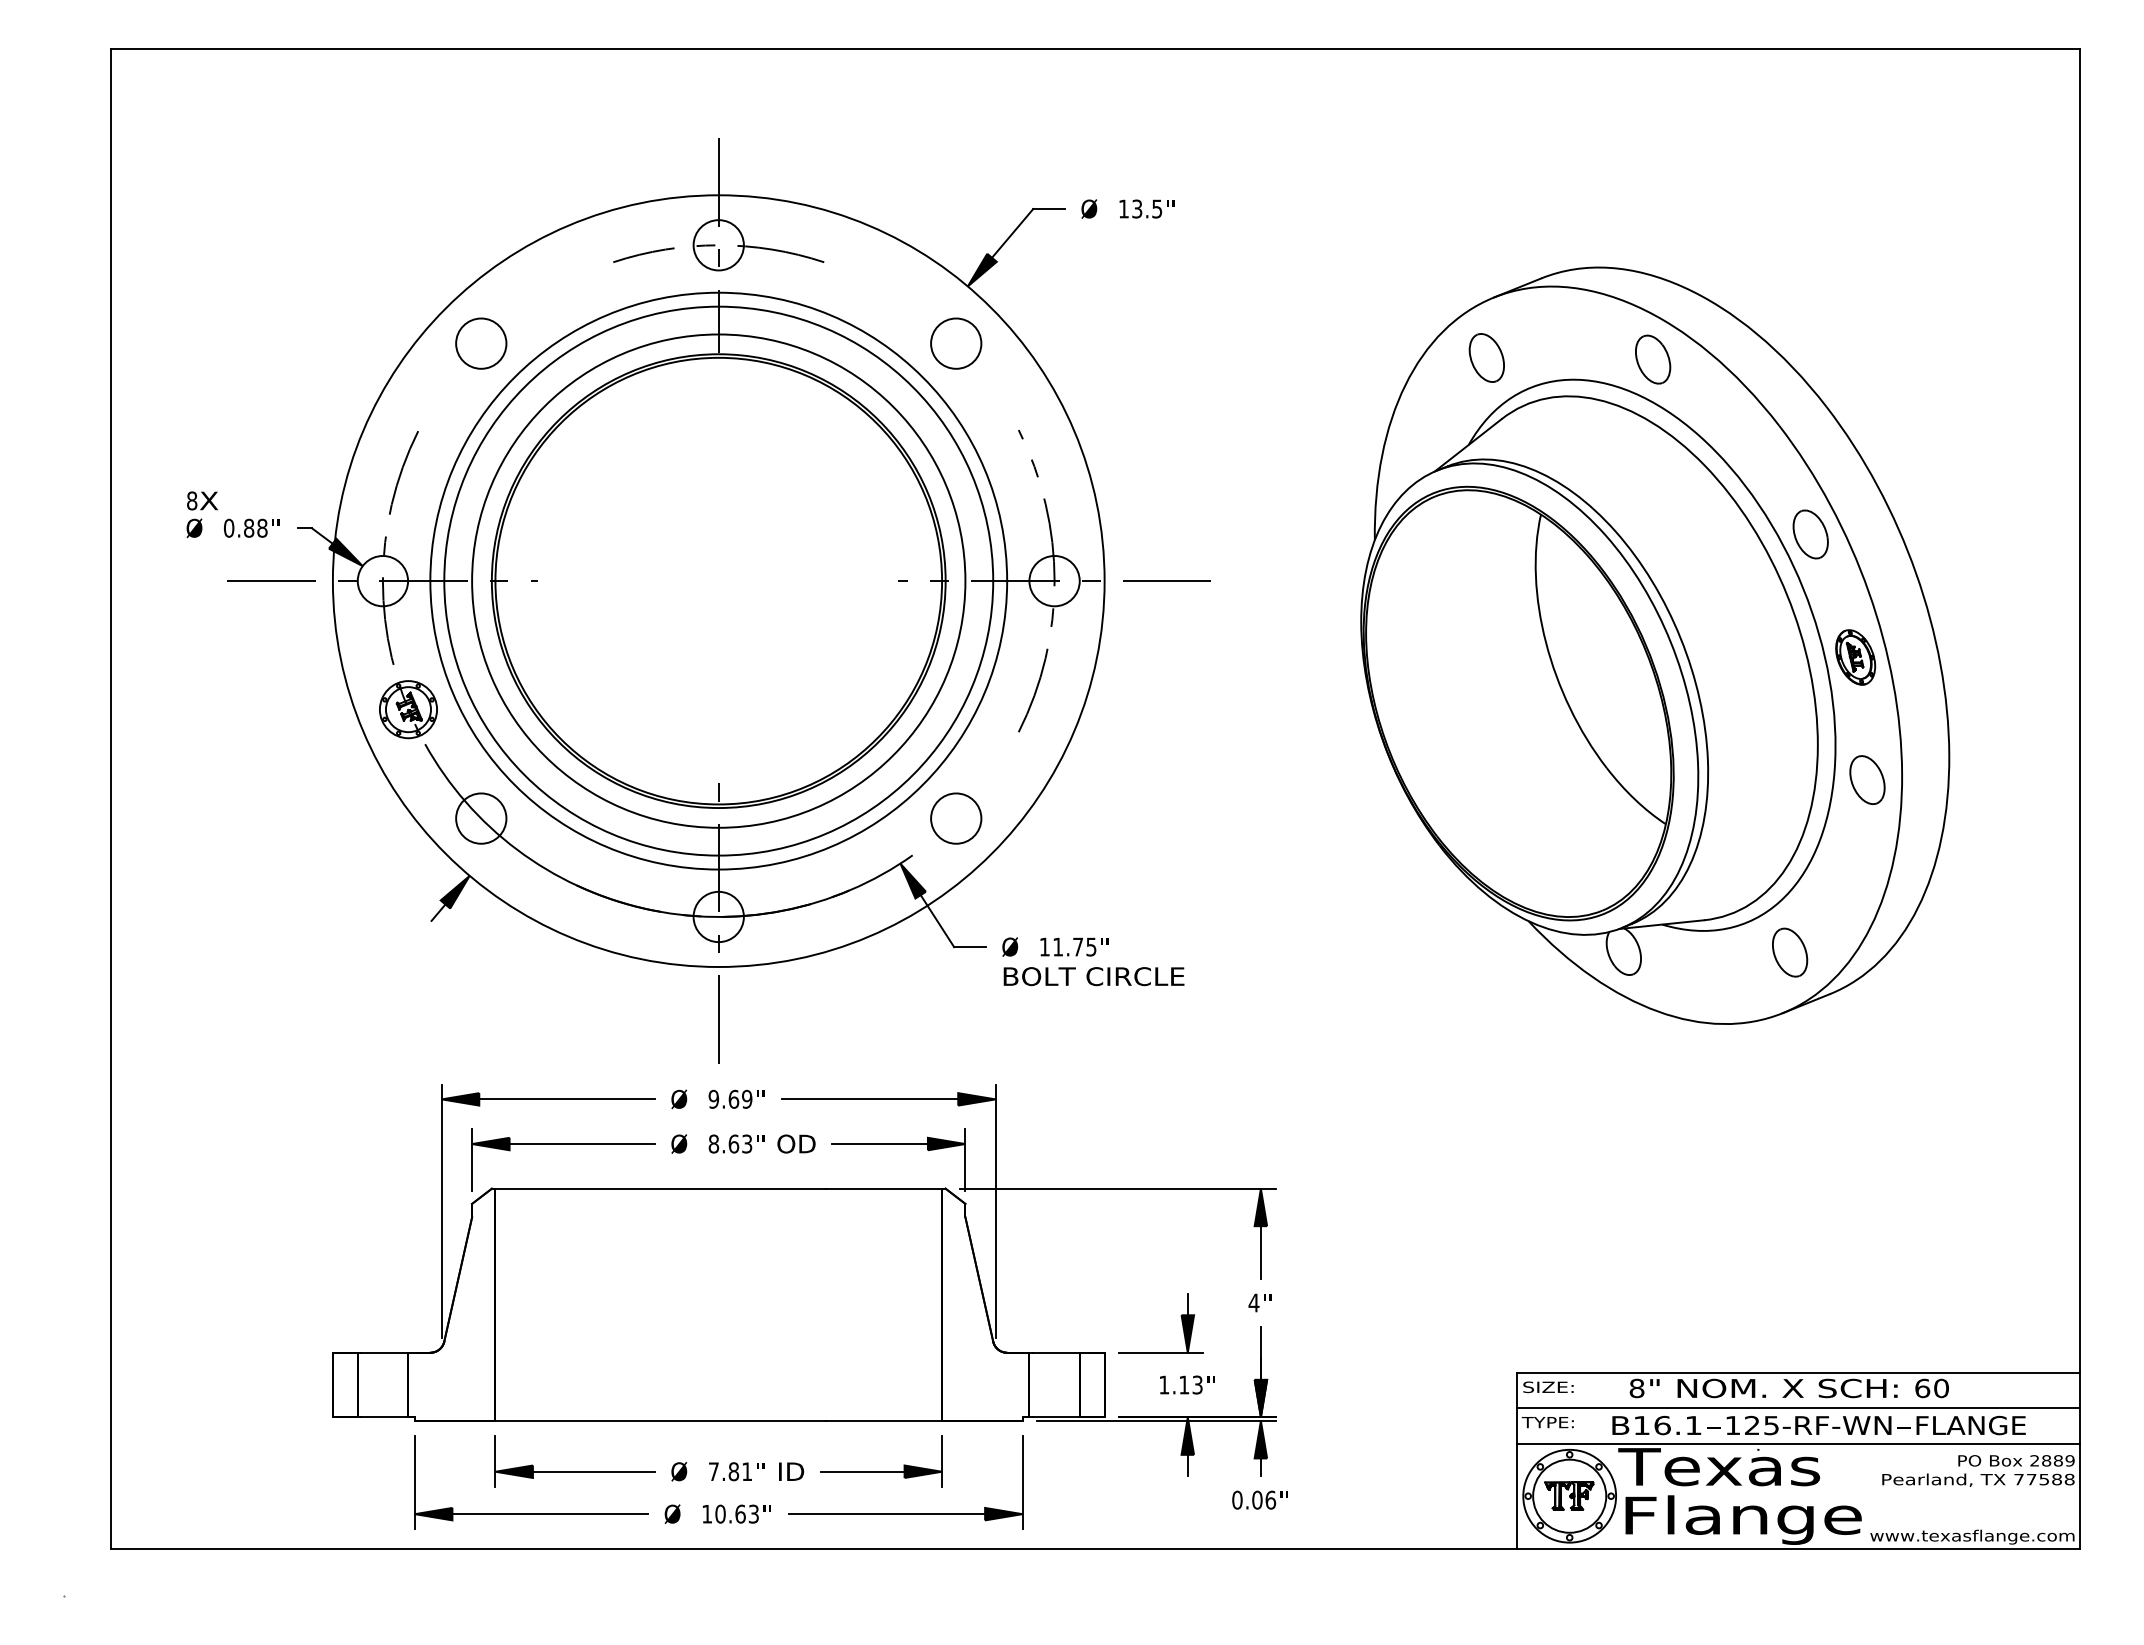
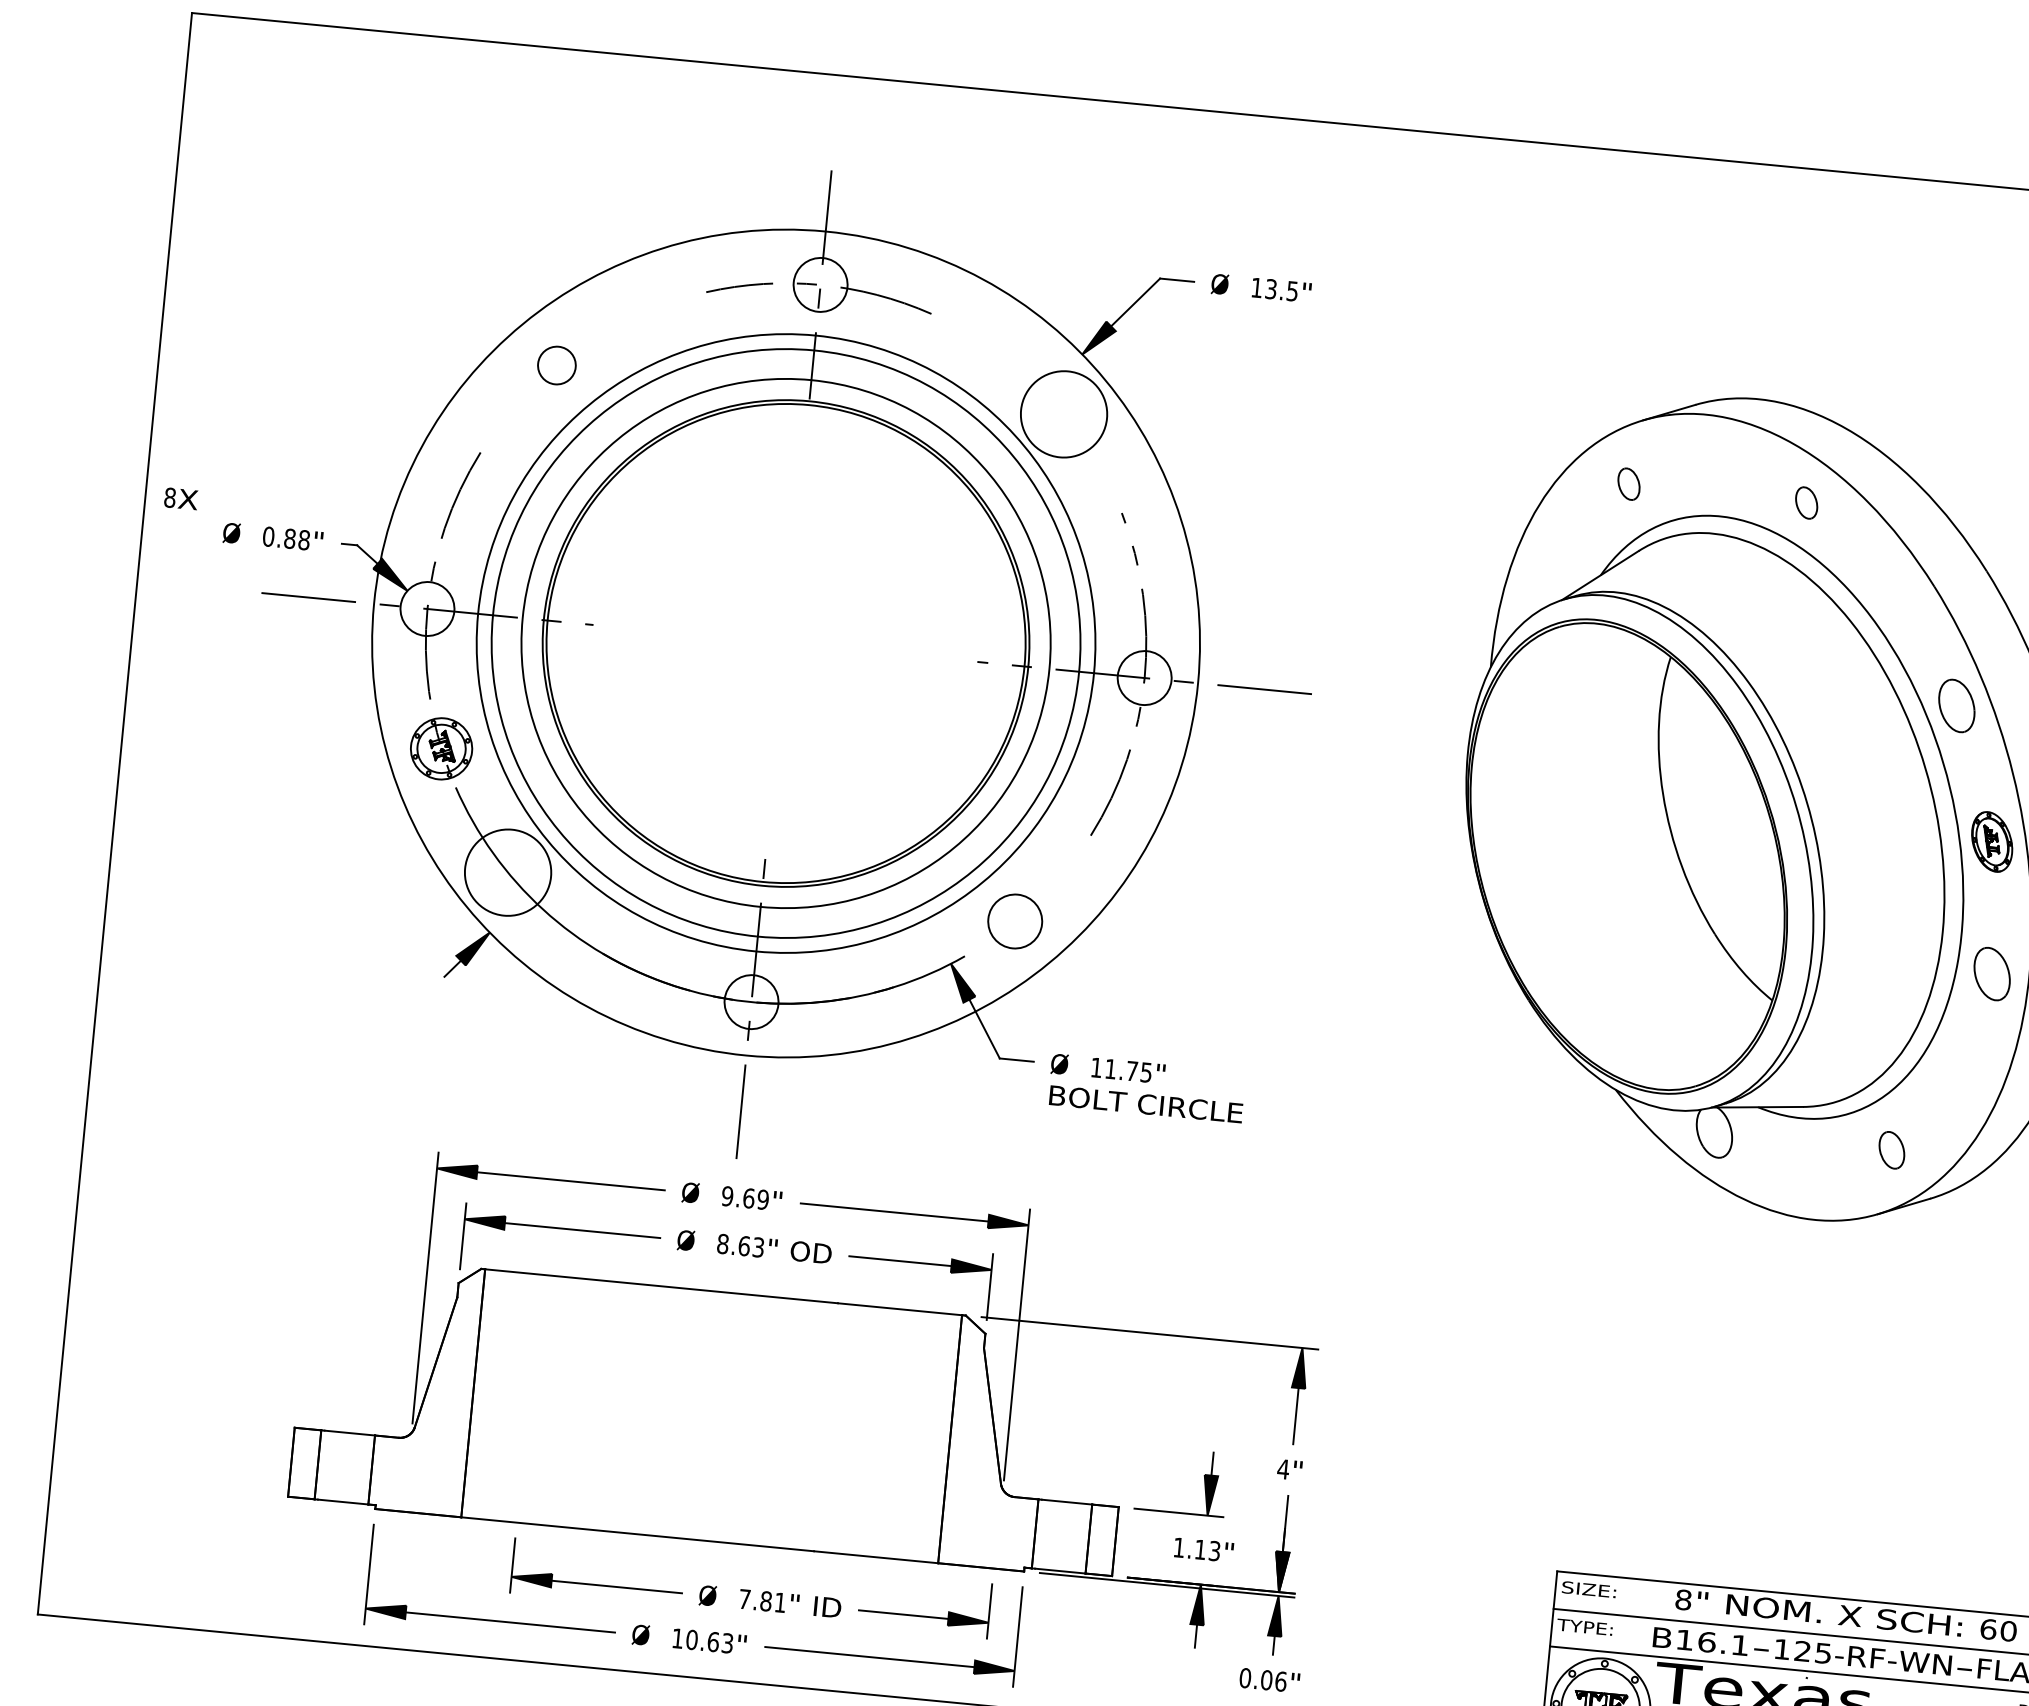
circle: (481, 343) -> (557, 365), size x0.7
circle: (956, 343) -> (1064, 414), size x1.6
part: (1486, 357) -> (1628, 483), size x0.6
part: (1653, 359) -> (1806, 502), size x0.6
text: (202, 500) -> (181, 498), moved
circle: (481, 818) -> (508, 872), size x1.6
part: (1790, 952) -> (1892, 1150), size x0.7
part: (718, 1461) -> (750, 1588), moved

